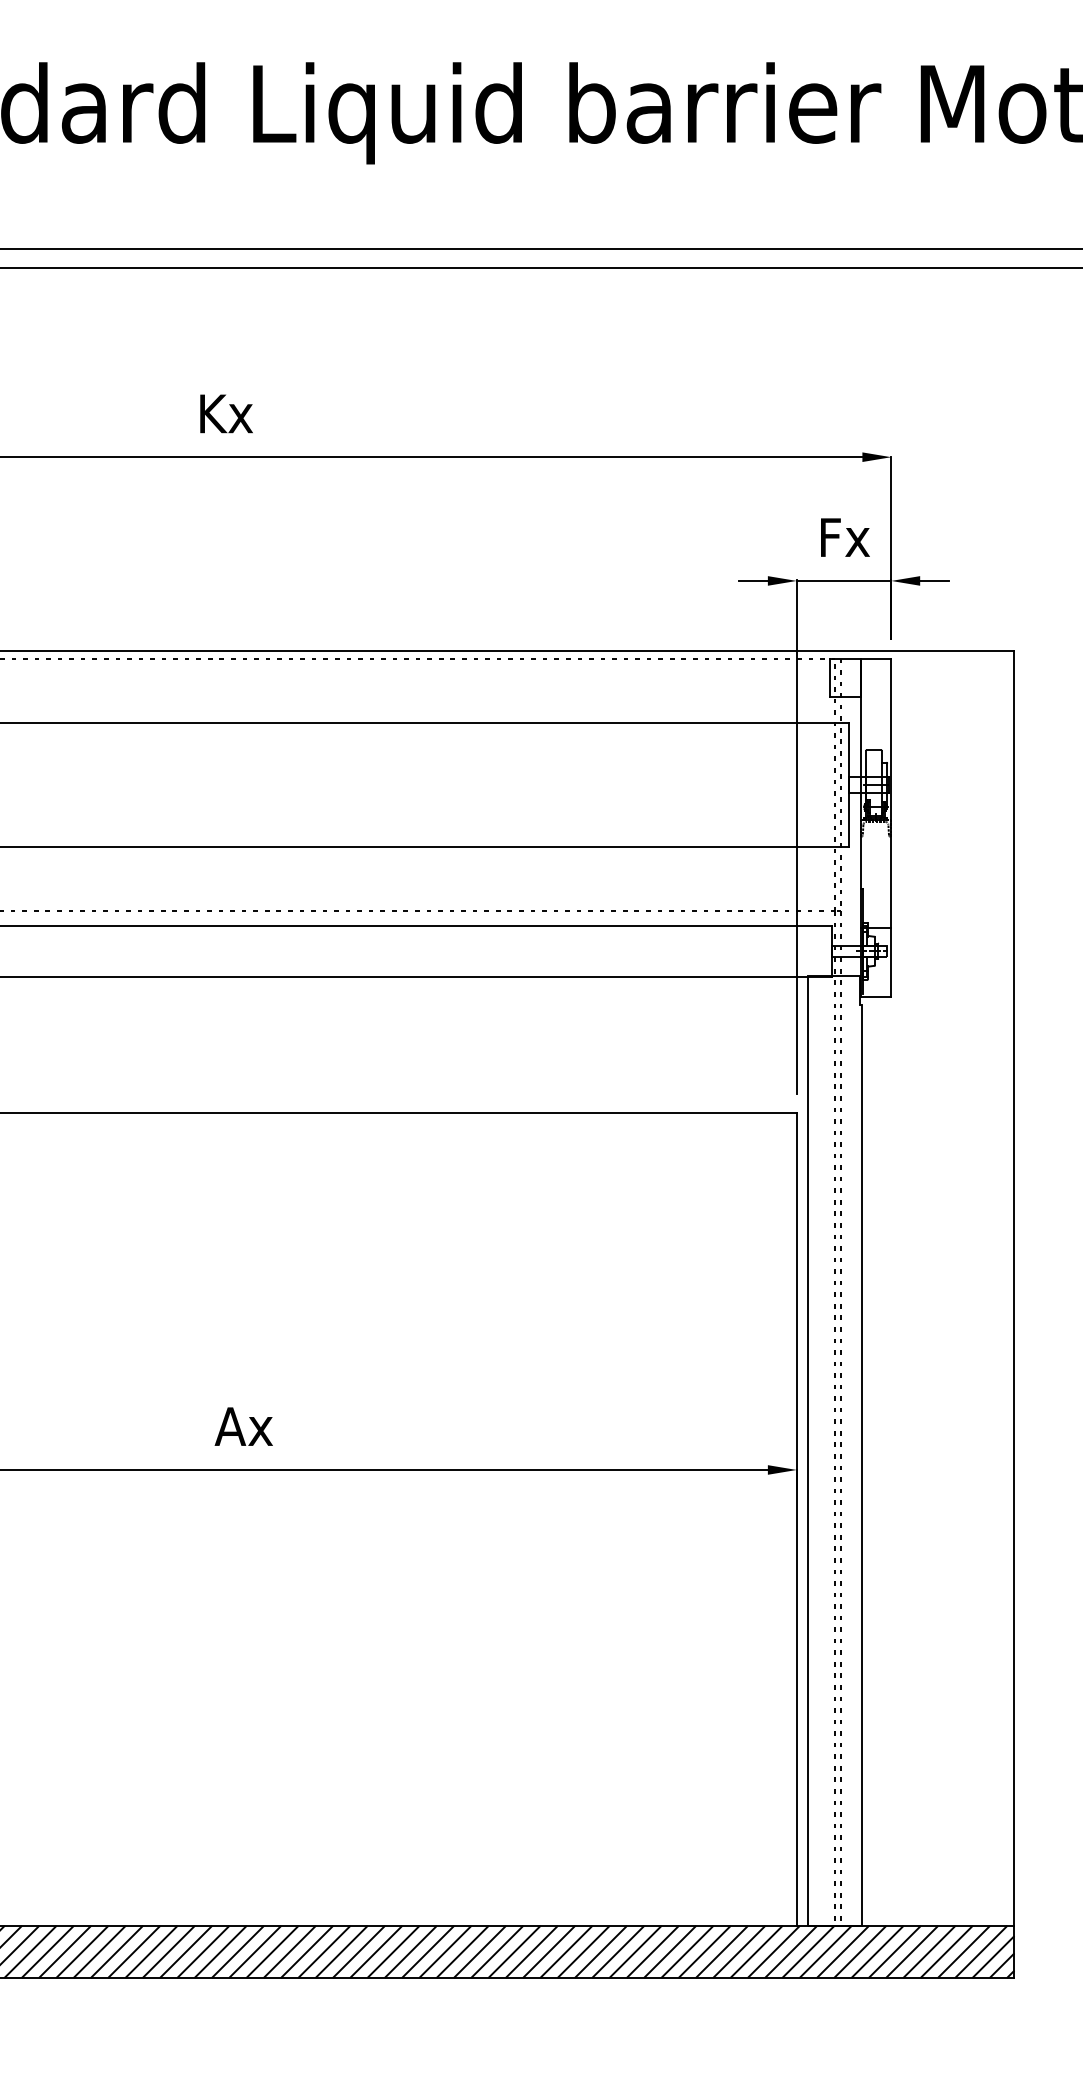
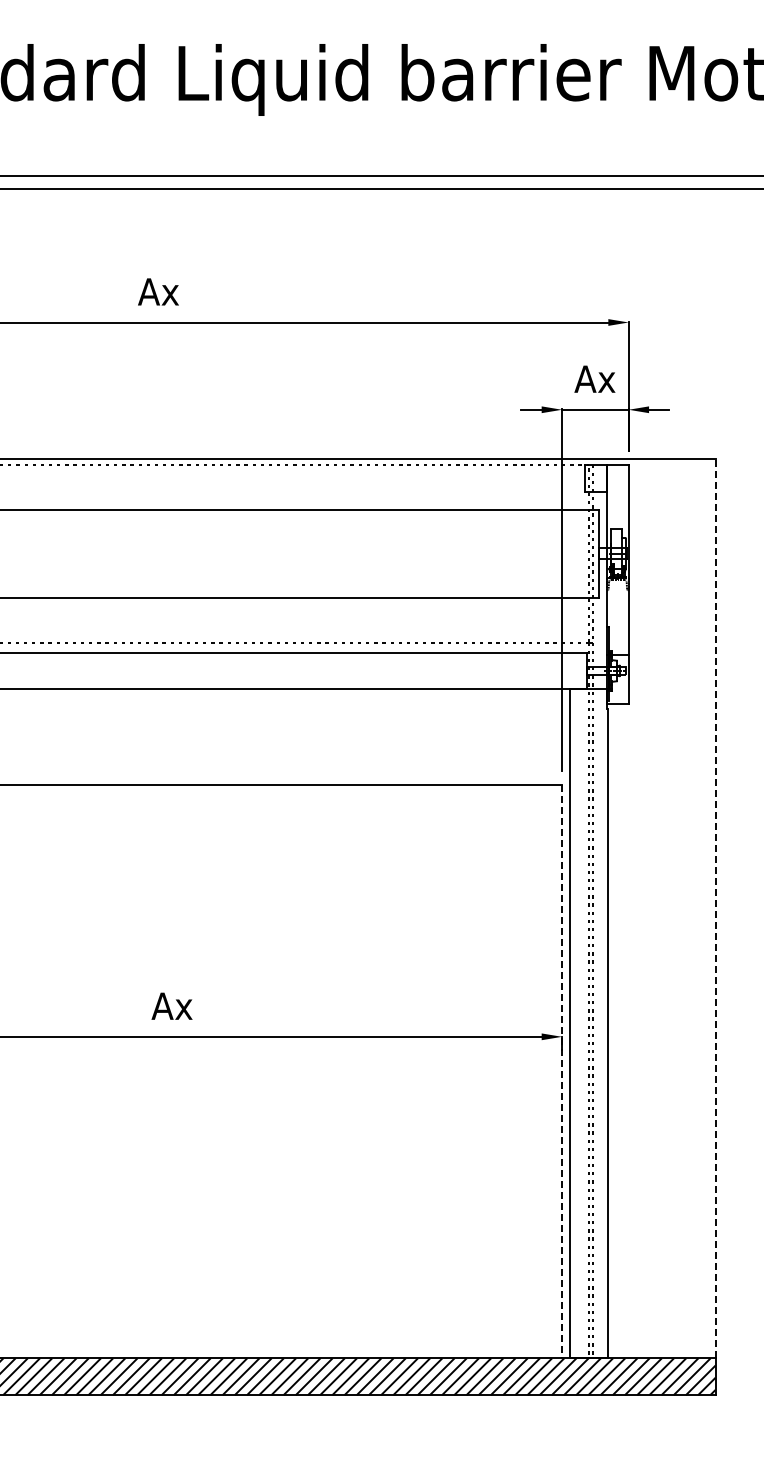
text: (224, 413) -> (158, 291), Kx -> Ax
text: (842, 536) -> (594, 378), Fx -> Ax
line: (1014, 1288) -> (715, 908), solid -> dashed
line: (797, 1519) -> (562, 1071), solid -> dashed

